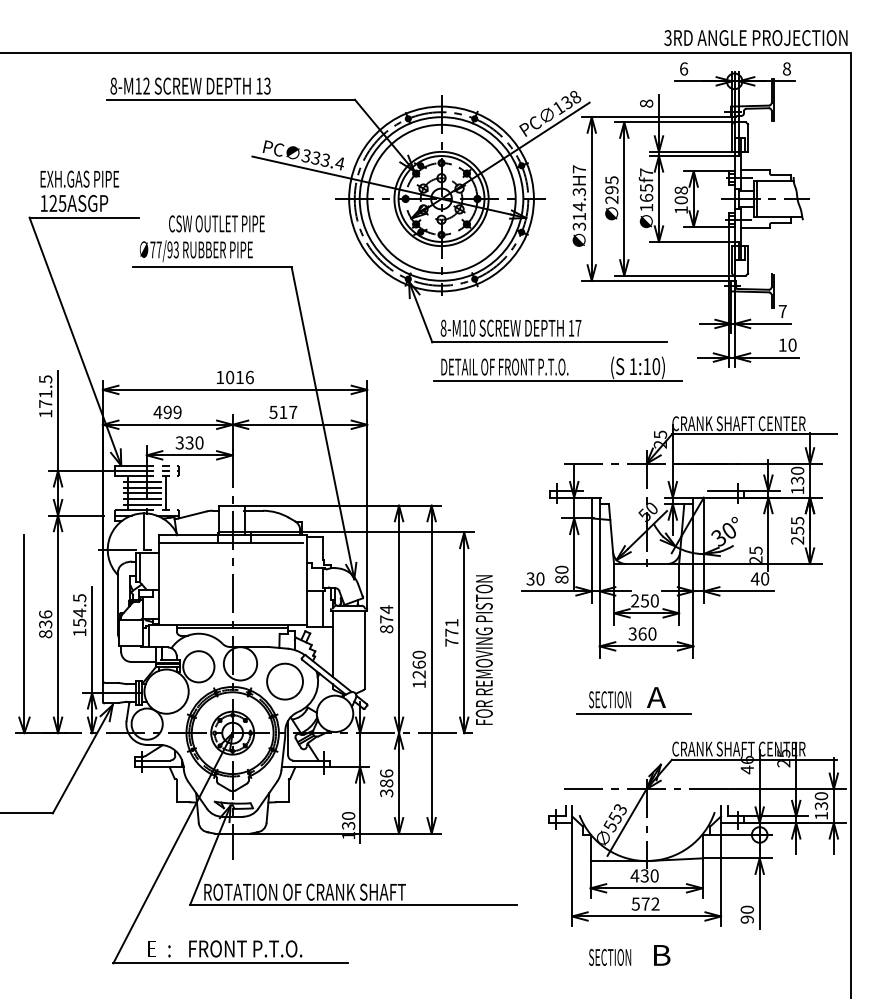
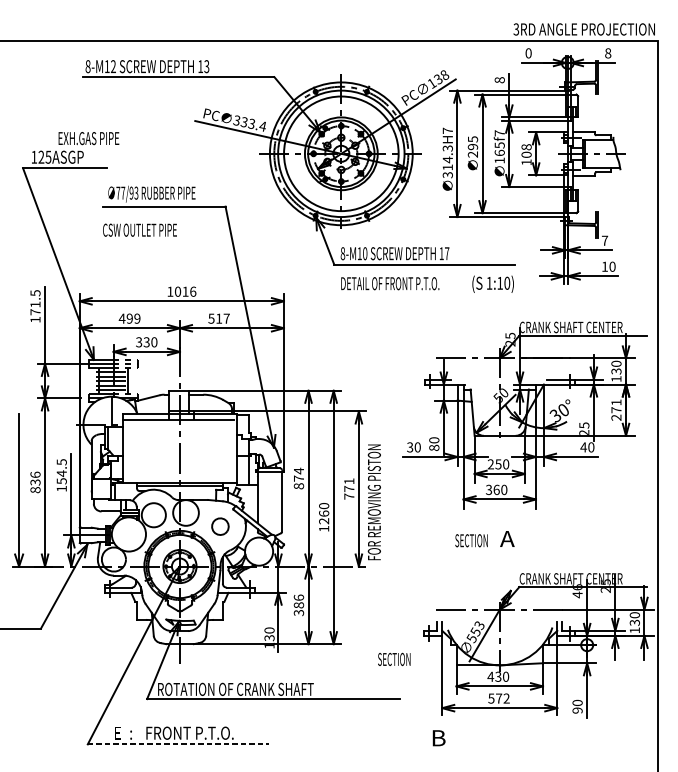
text: (684, 68) -> (529, 53), 6 -> 0
text: (79, 178) -> (88, 137), moved
text: (216, 223) -> (139, 229), moved
line: (557, 380) -> (430, 294), removed
text: (797, 525) -> (616, 406), 255 -> 271
part: (284, 681) -> (220, 526), size x0.6
line: (633, 714) -> (489, 552), removed
text: (662, 955) -> (439, 738), moved
text: (610, 957) -> (394, 659), moved
line: (231, 963) -> (179, 744), solid -> dashed

